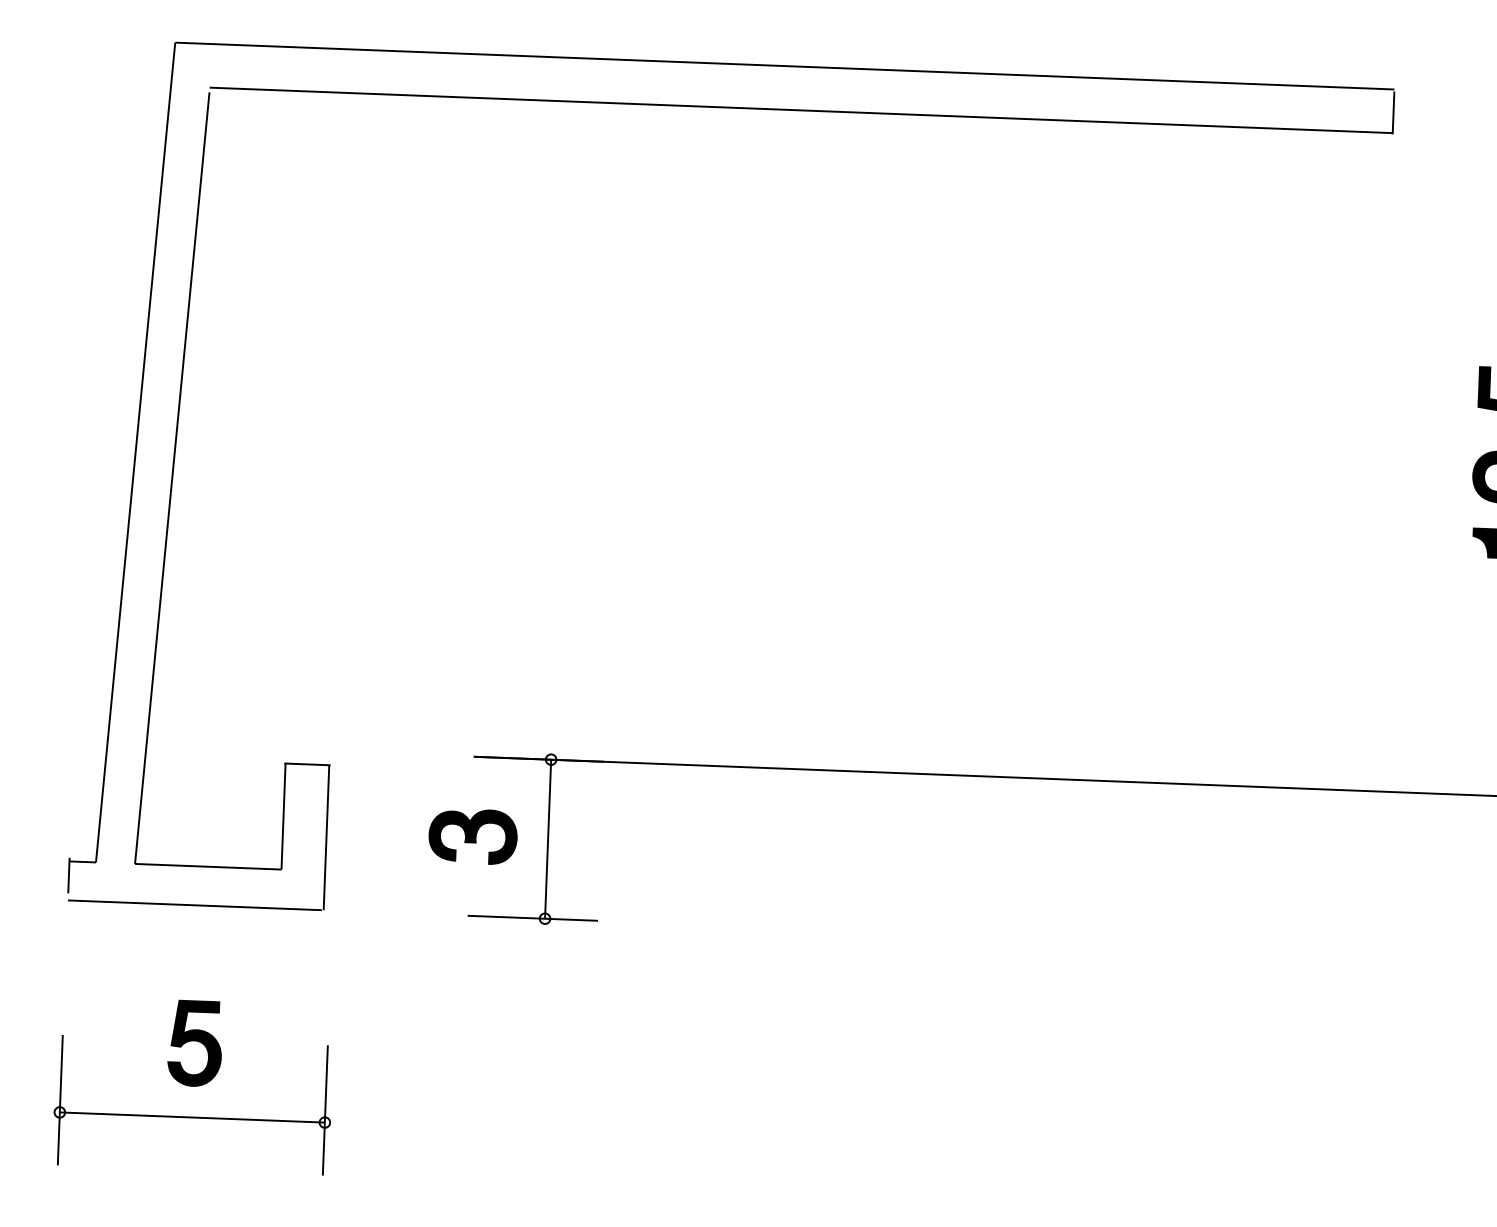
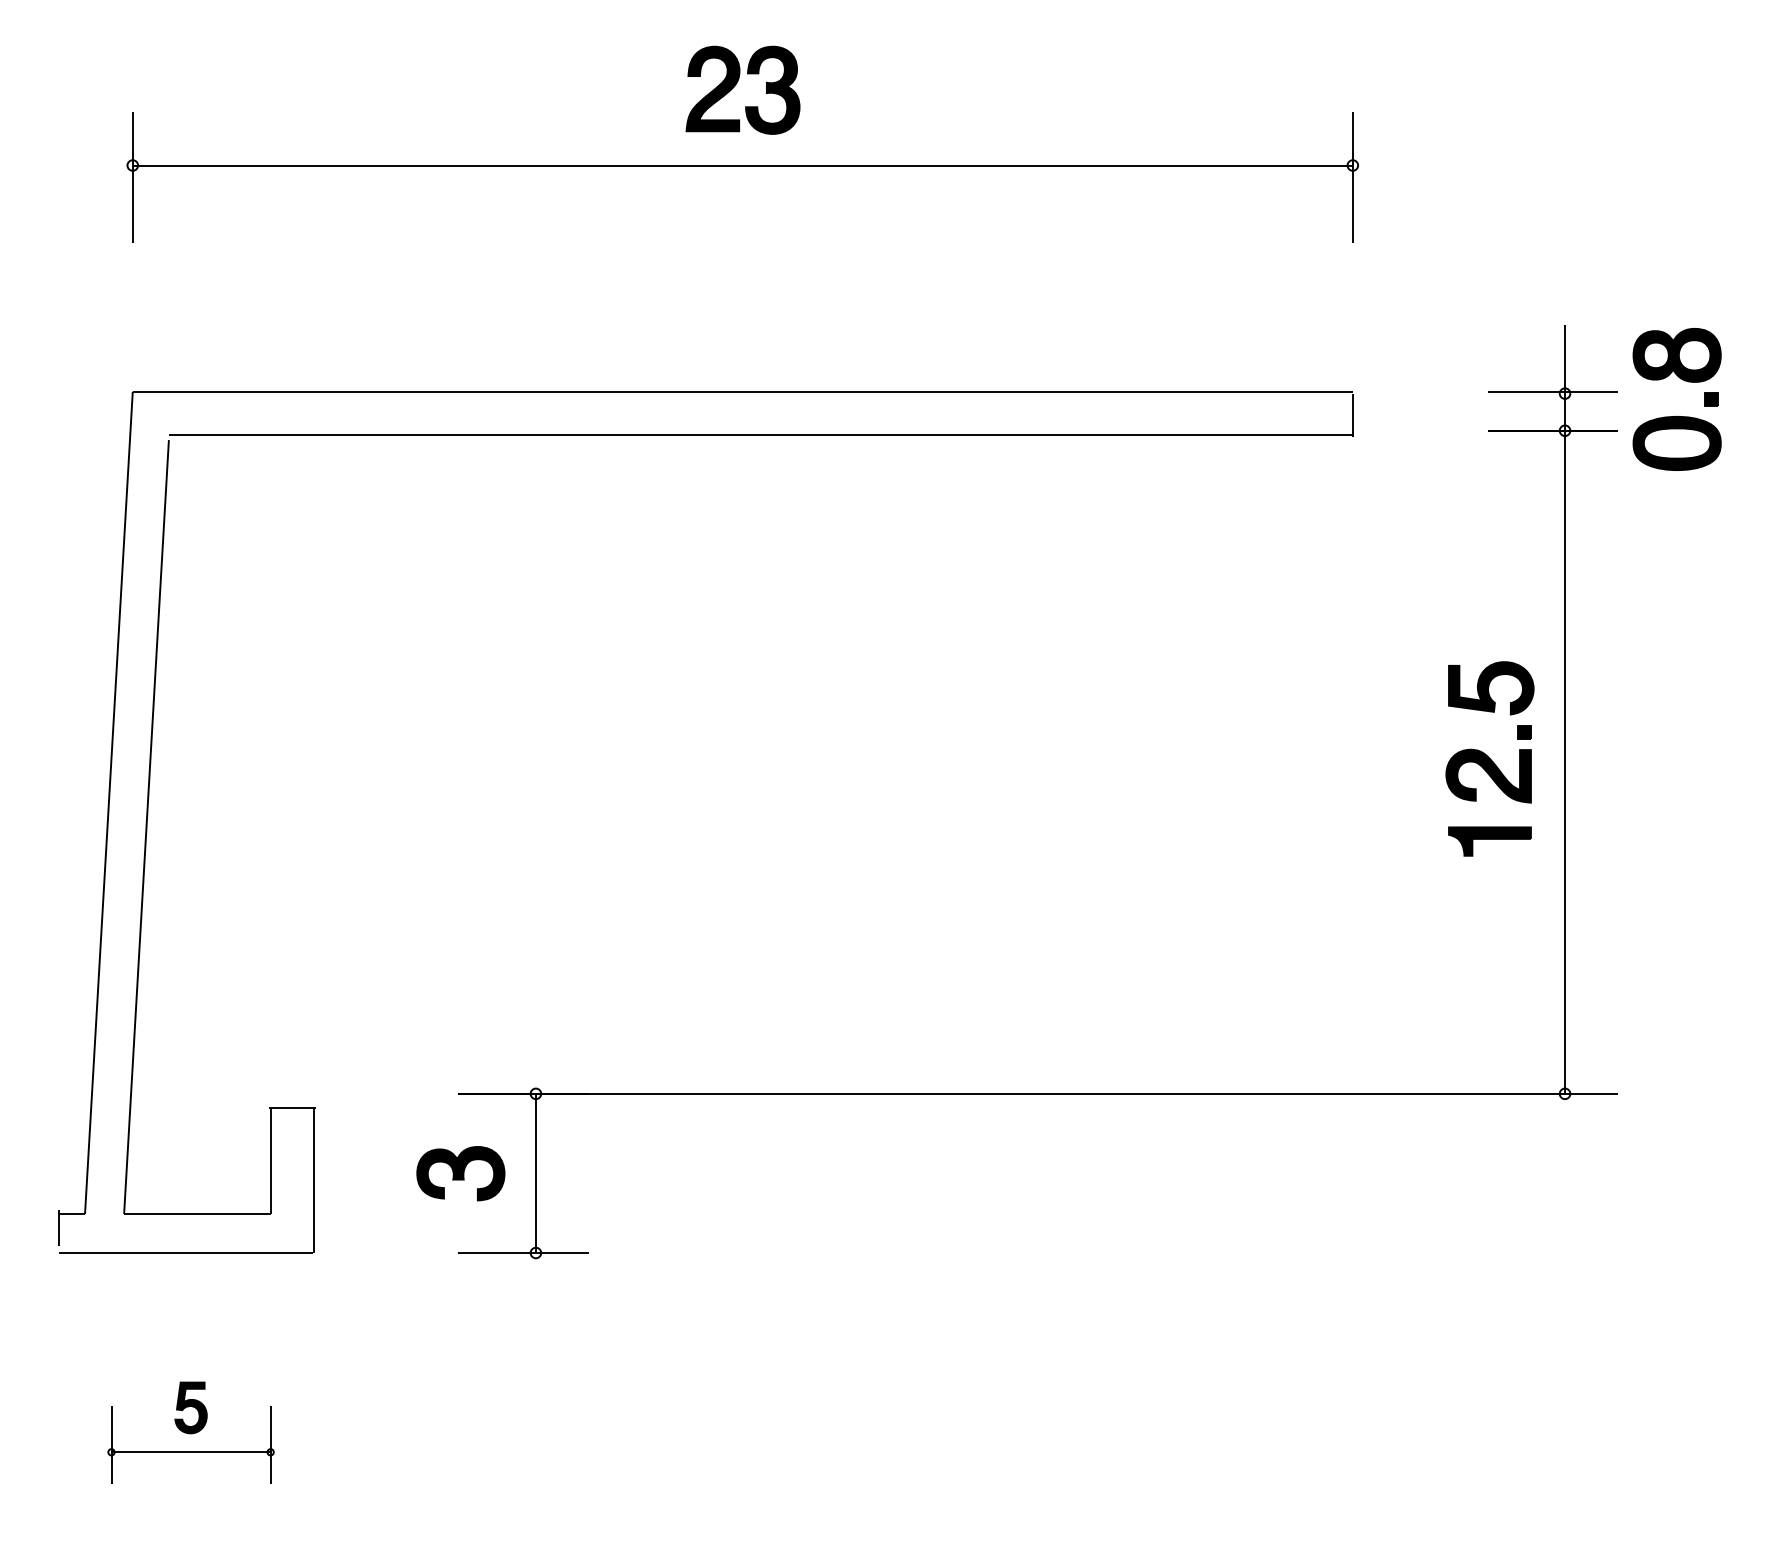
part: (192, 1084) -> (190, 1432), size x0.6

